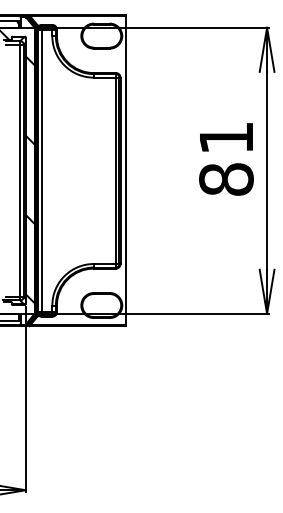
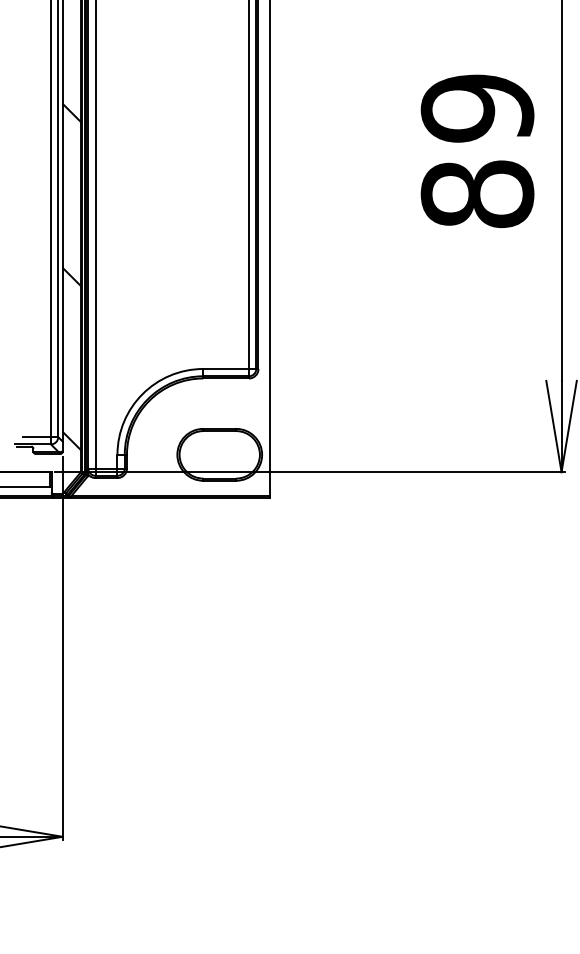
text: (226, 137) -> (477, 107), 81 -> 89

